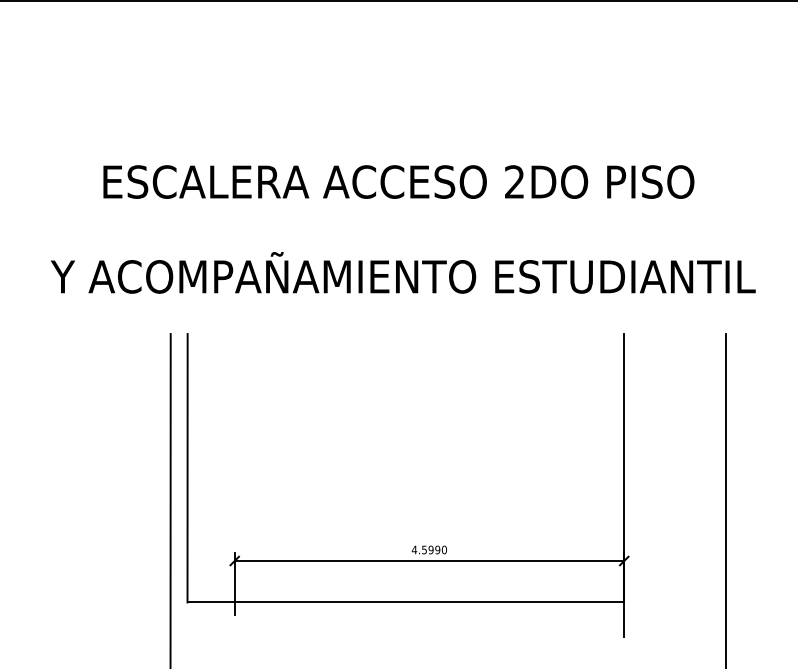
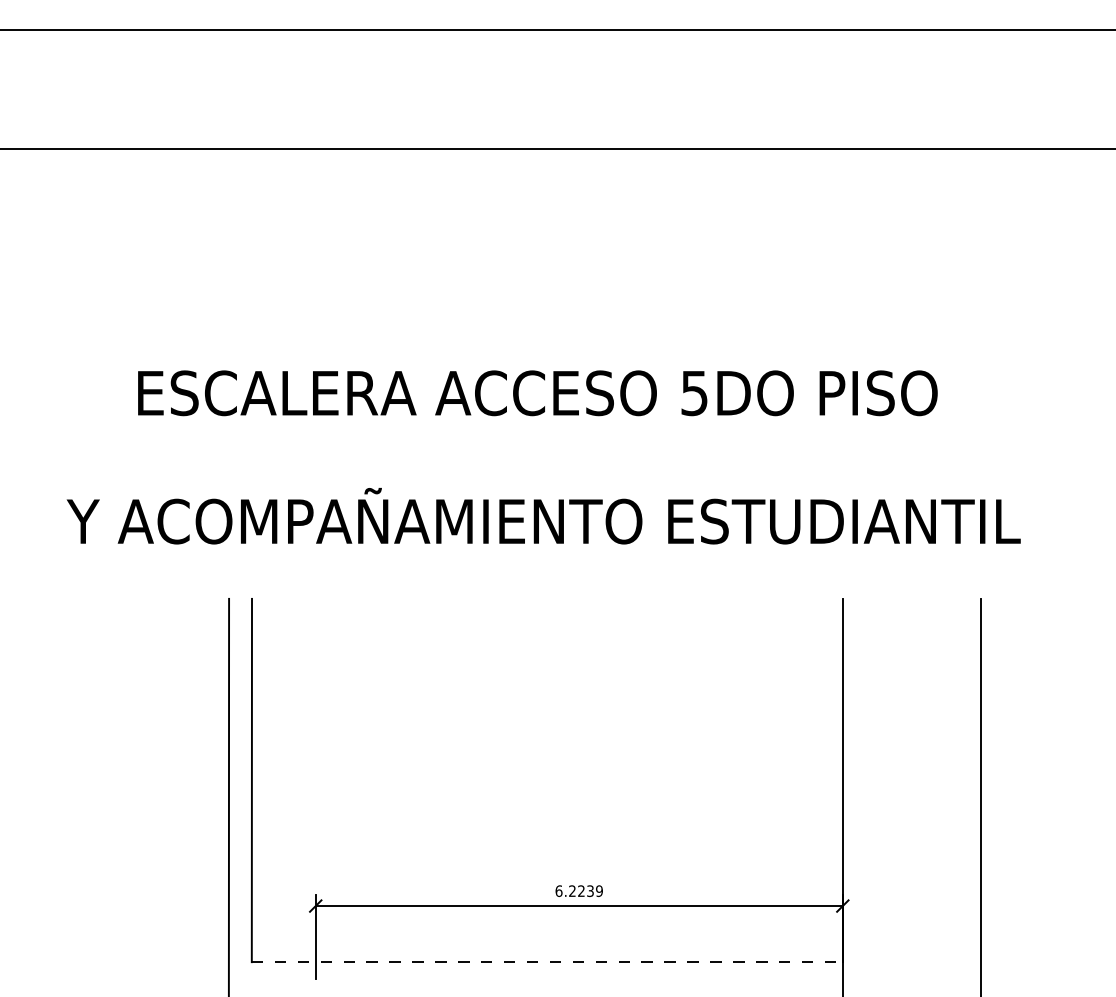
text: (514, 182) -> (694, 393), 2DO -> 5DO
text: (428, 550) -> (578, 891), 4.5990 -> 6.2239
line: (406, 602) -> (547, 962), solid -> dashed

